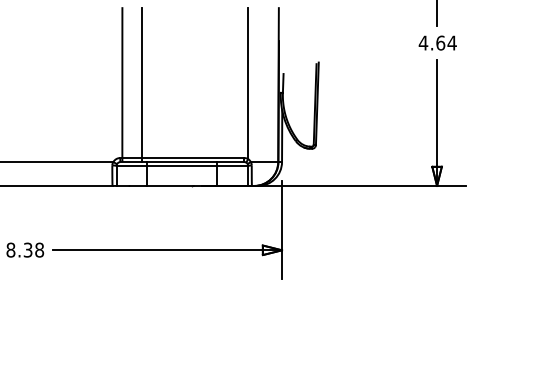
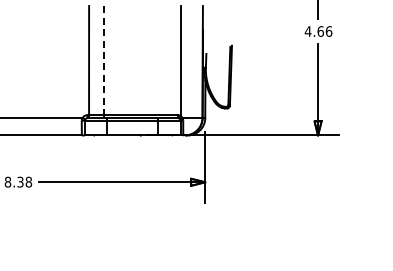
text: (451, 43) -> (328, 31), 4.64 -> 4.66
line: (142, 82) -> (103, 60), solid -> dashed

